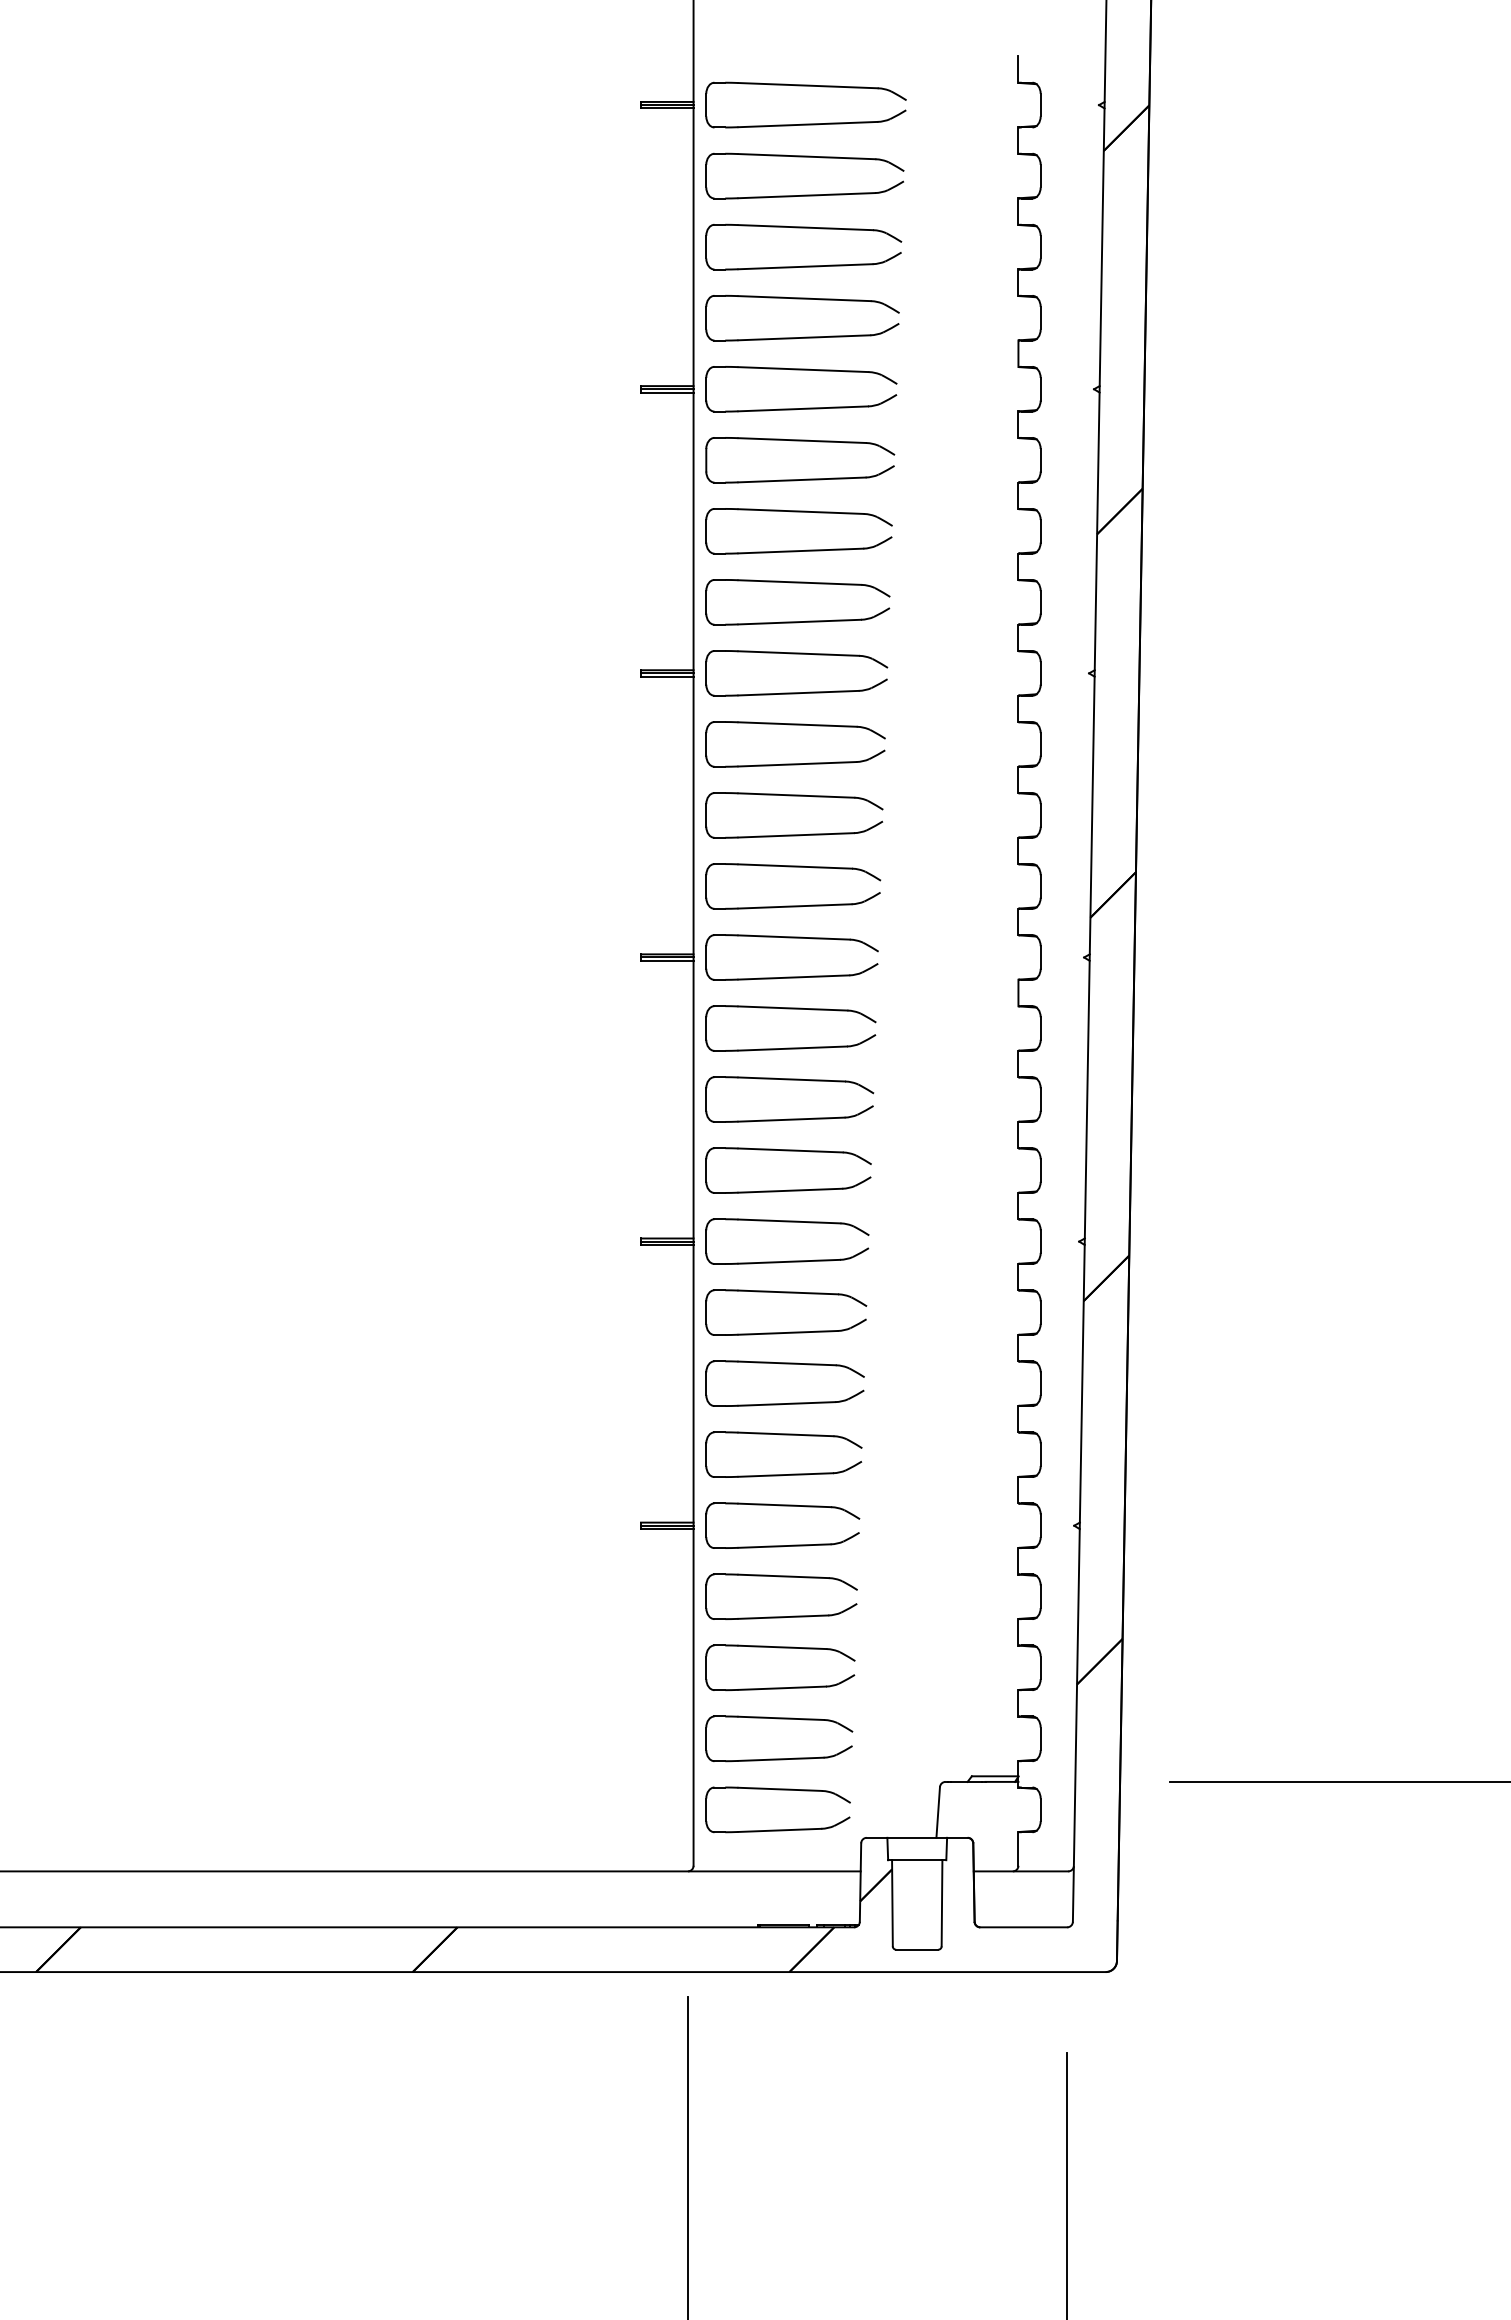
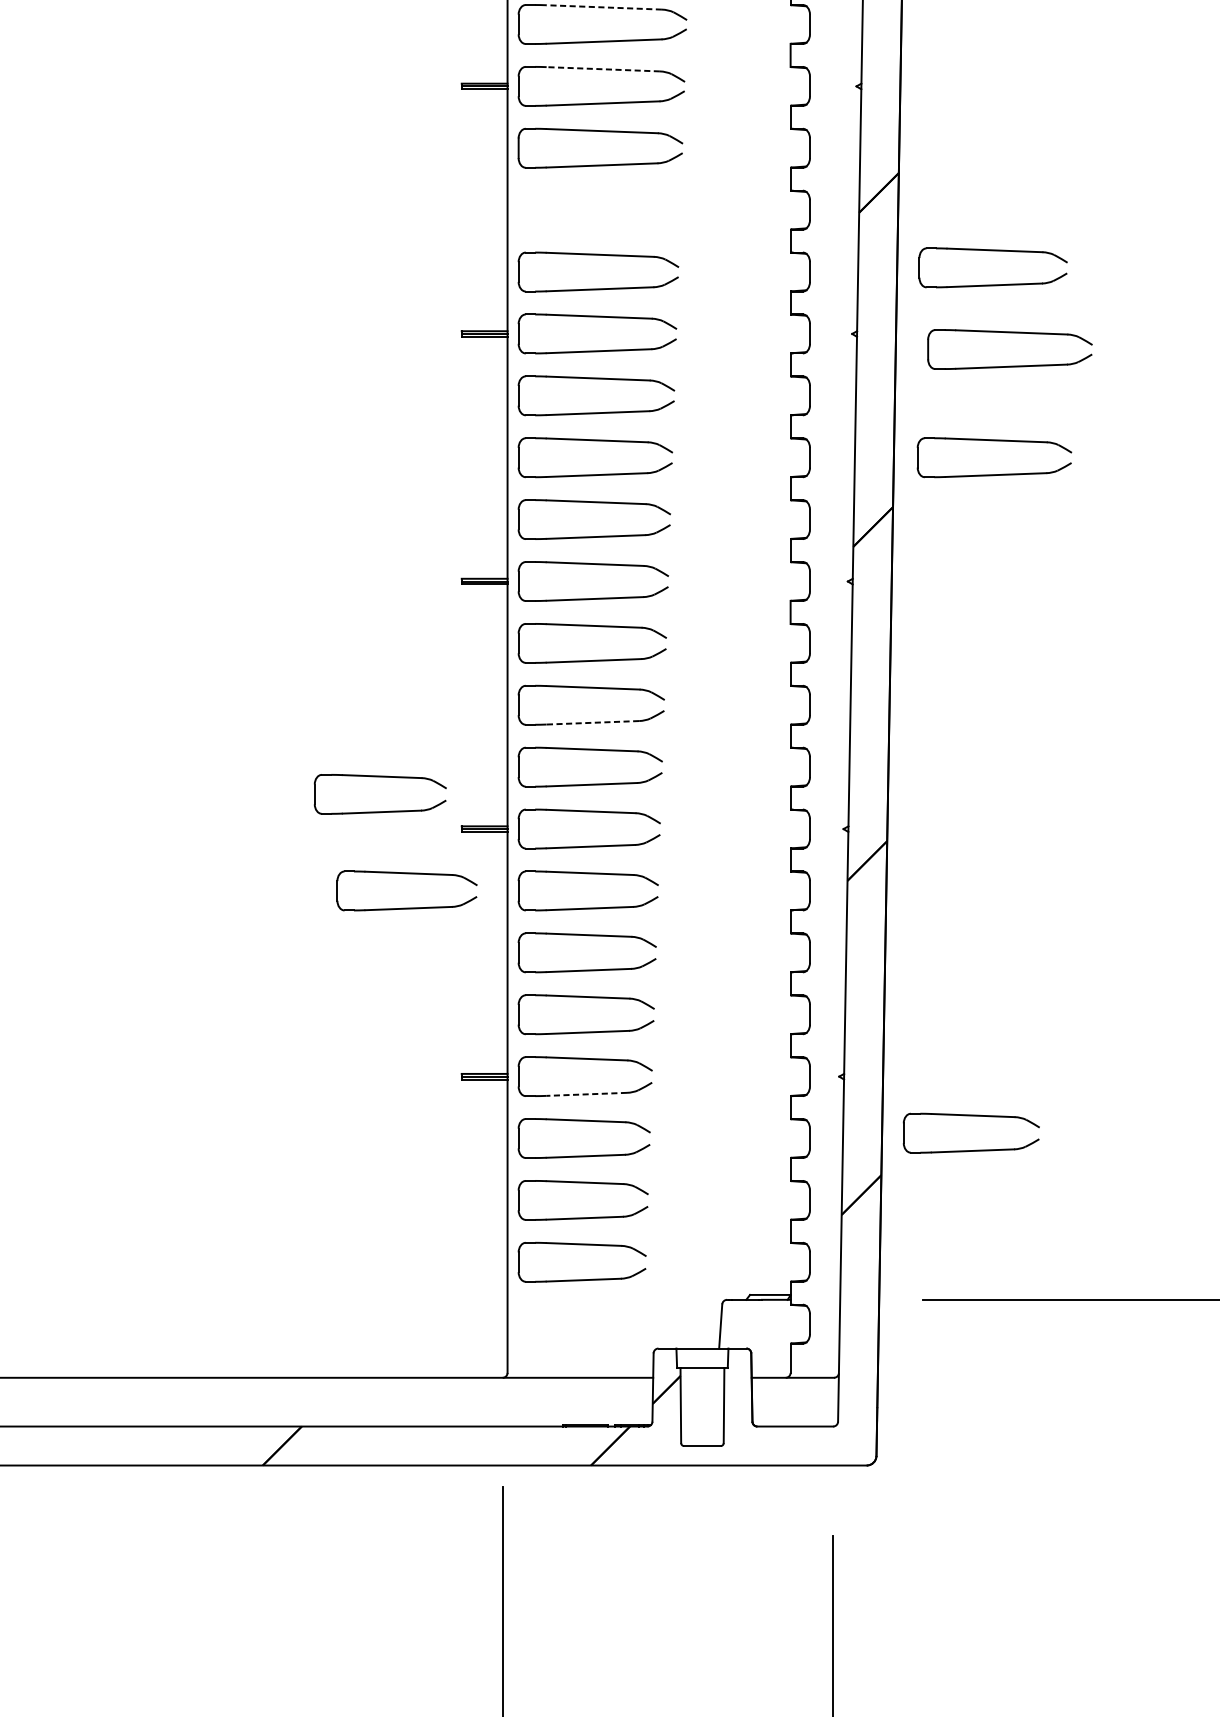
line: (804, 298) -> (604, 7), solid -> dashed
line: (802, 369) -> (602, 69), solid -> dashed
part: (798, 512) -> (598, 193), removed
part: (1250, 578) -> (992, 251), added
part: (1275, 709) -> (1014, 365), added
part: (1252, 796) -> (994, 441), added
line: (791, 1119) -> (592, 722), solid -> dashed
part: (547, 1182) -> (380, 777), added
part: (578, 1293) -> (407, 874), added
line: (784, 1546) -> (586, 1094), solid -> dashed
part: (1225, 1571) -> (971, 1116), added
part: (777, 1790) -> (580, 1307), removed

